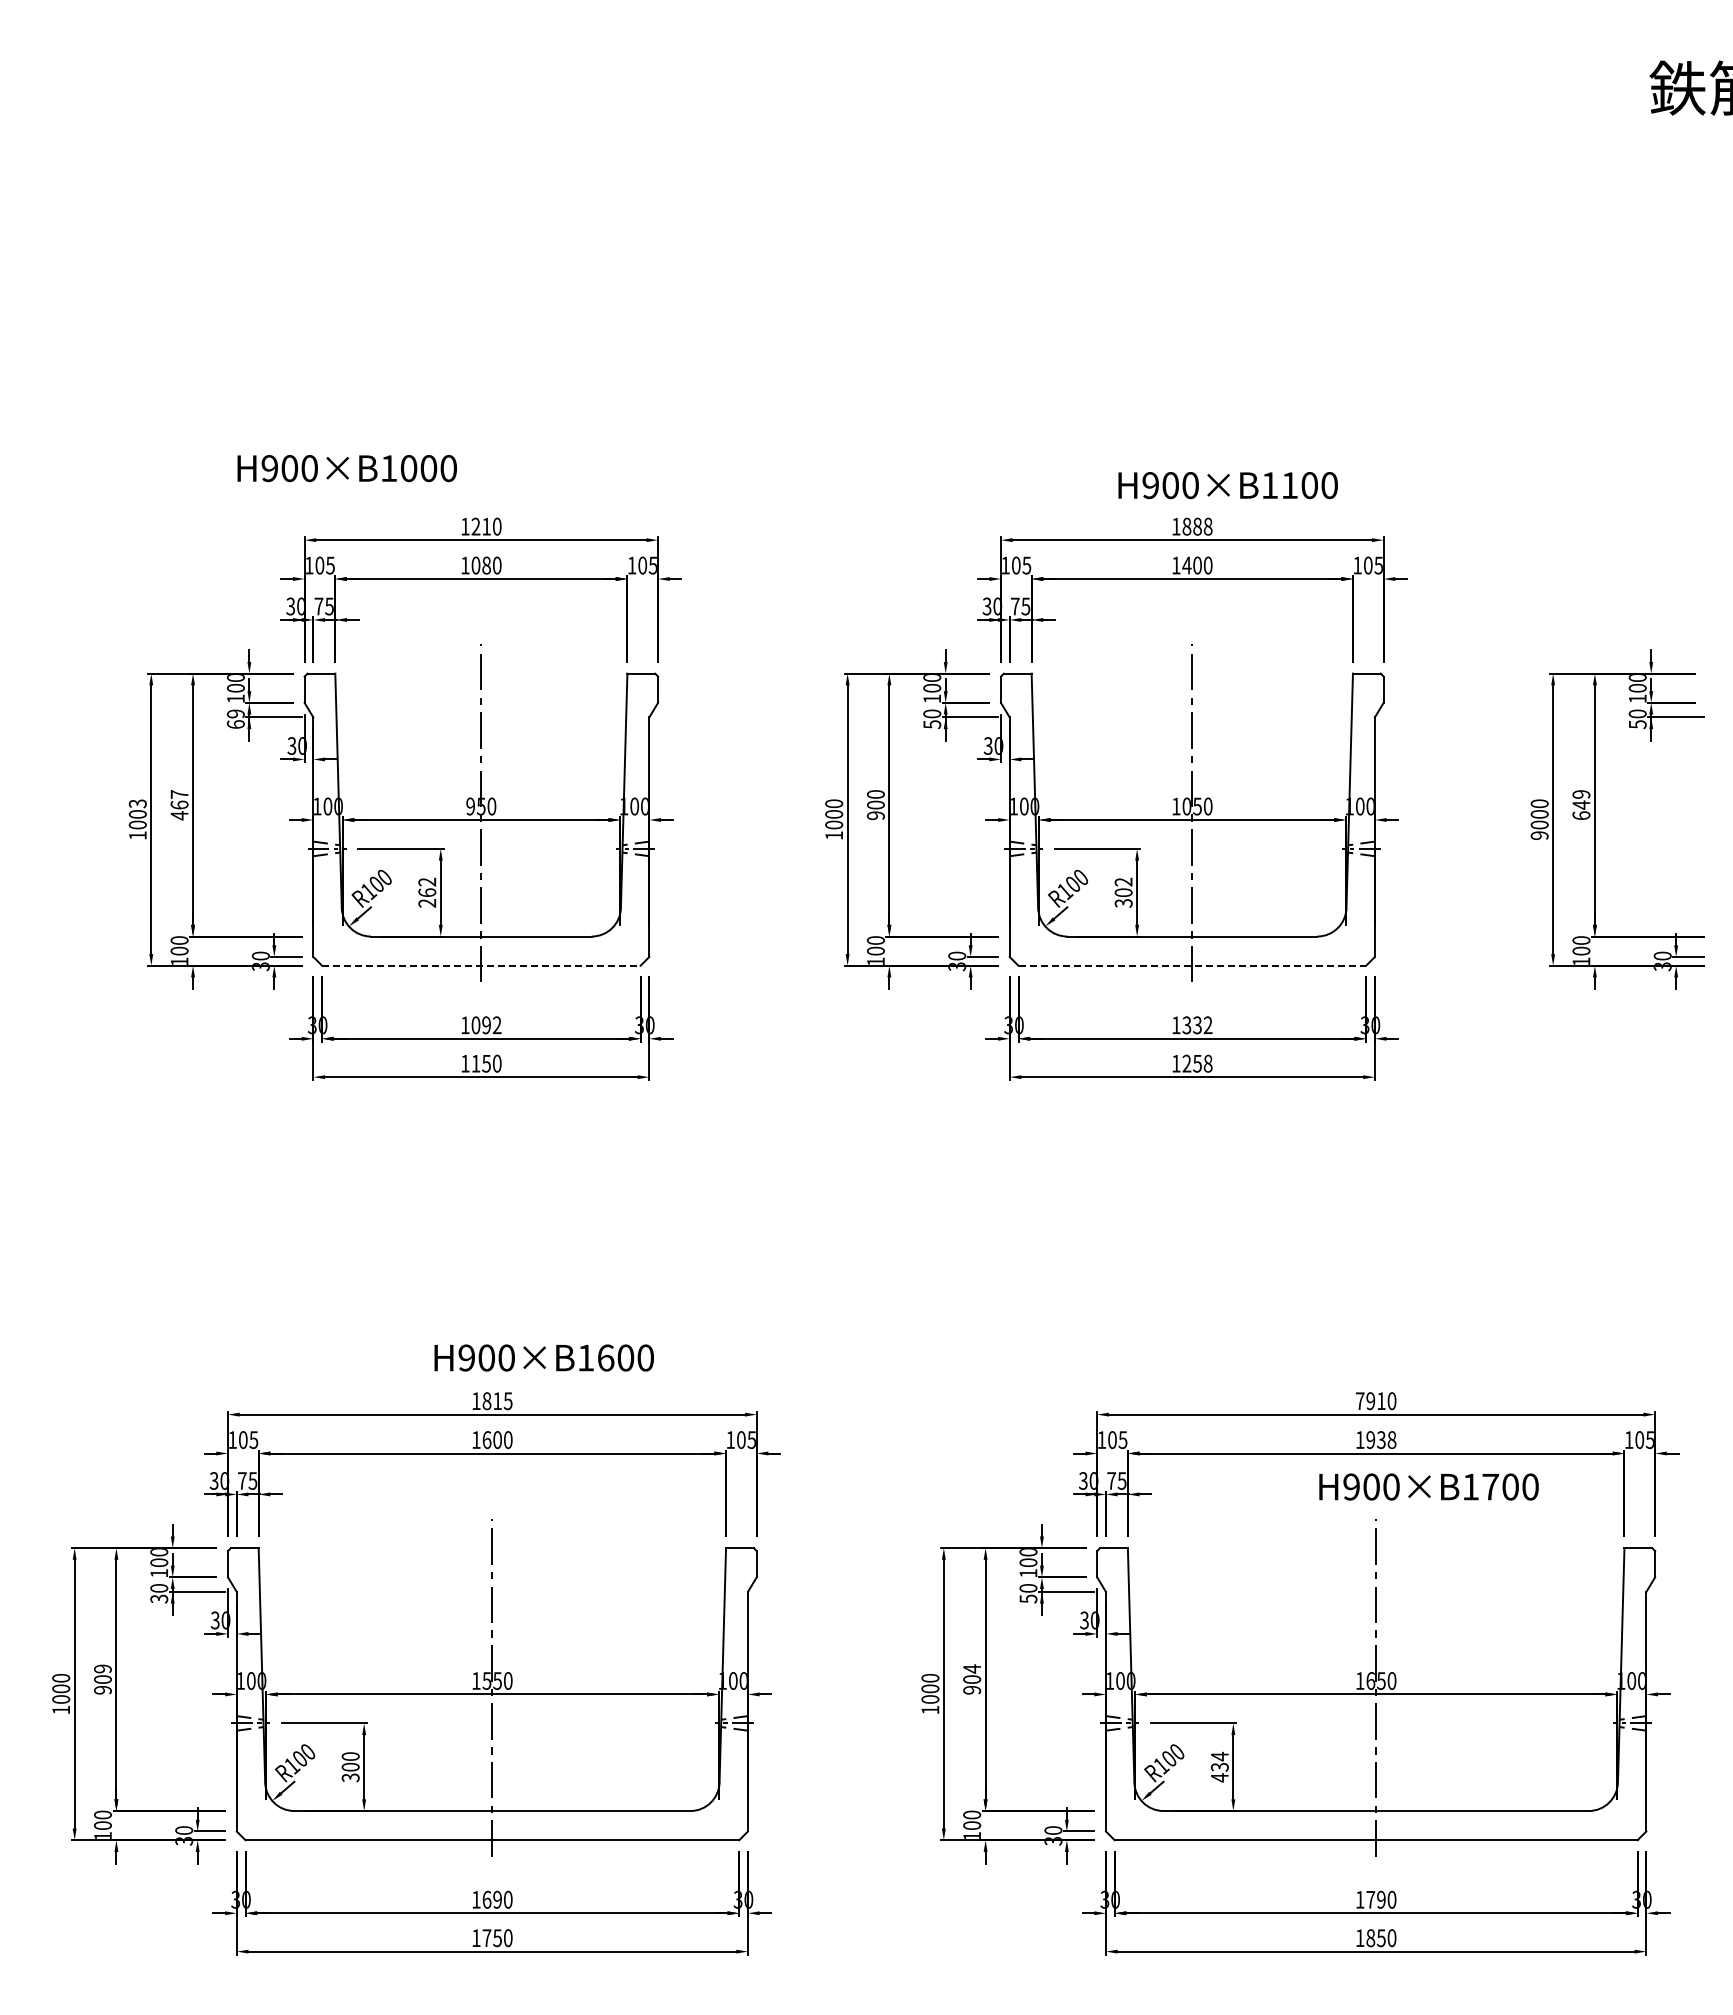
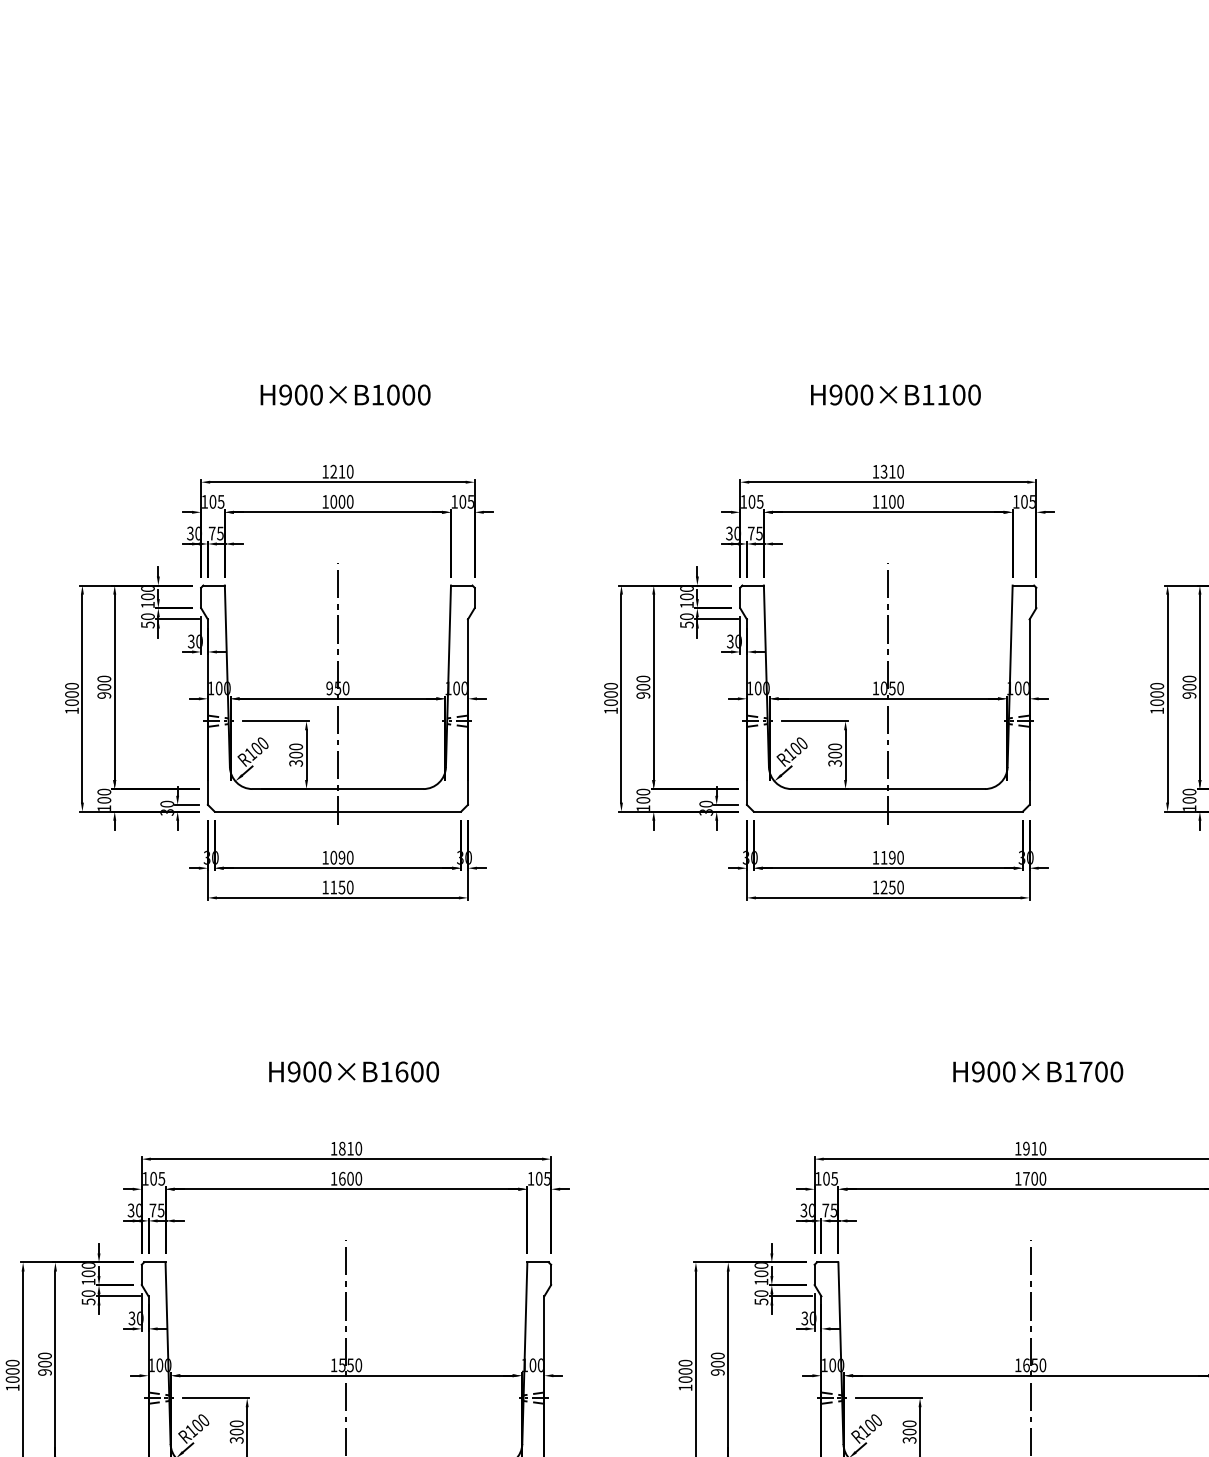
text: (346, 468) -> (345, 395), moved
text: (1227, 485) -> (895, 395), moved
text: (1197, 526) -> (892, 471), 1888 -> 1310
text: (486, 565) -> (341, 501), 1080 -> 1000
text: (1186, 565) -> (883, 501), 1400 -> 1100
text: (235, 719) -> (147, 621), 69 -> 50
text: (137, 803) -> (71, 686), 1003 -> 1000
text: (179, 805) -> (104, 687), 467 -> 900
text: (1581, 805) -> (1189, 687), 649 -> 900
text: (1539, 835) -> (1157, 710), 9000 -> 1000
text: (1123, 881) -> (835, 746), 302 -> 300
text: (427, 892) -> (296, 754), 262 -> 300
line: (481, 965) -> (338, 811), dashed -> solid
line: (1192, 965) -> (888, 811), dashed -> solid
text: (496, 1025) -> (349, 857), 1092 -> 1090
text: (1197, 1025) -> (892, 857), 1332 -> 1190
text: (1207, 1063) -> (900, 887), 1258 -> 1250
text: (543, 1357) -> (353, 1071), moved
text: (507, 1400) -> (358, 1148), 1815 -> 1810
text: (1359, 1400) -> (1017, 1148), 7910 -> 1910
text: (1381, 1440) -> (1034, 1179), 1938 -> 1700
text: (1428, 1486) -> (1037, 1071), moved
text: (158, 1598) -> (88, 1301), 30 -> 50
text: (102, 1668) -> (44, 1355), 909 -> 900
text: (972, 1668) -> (718, 1355), 904 -> 900
text: (1219, 1766) -> (909, 1431), 434 -> 300

